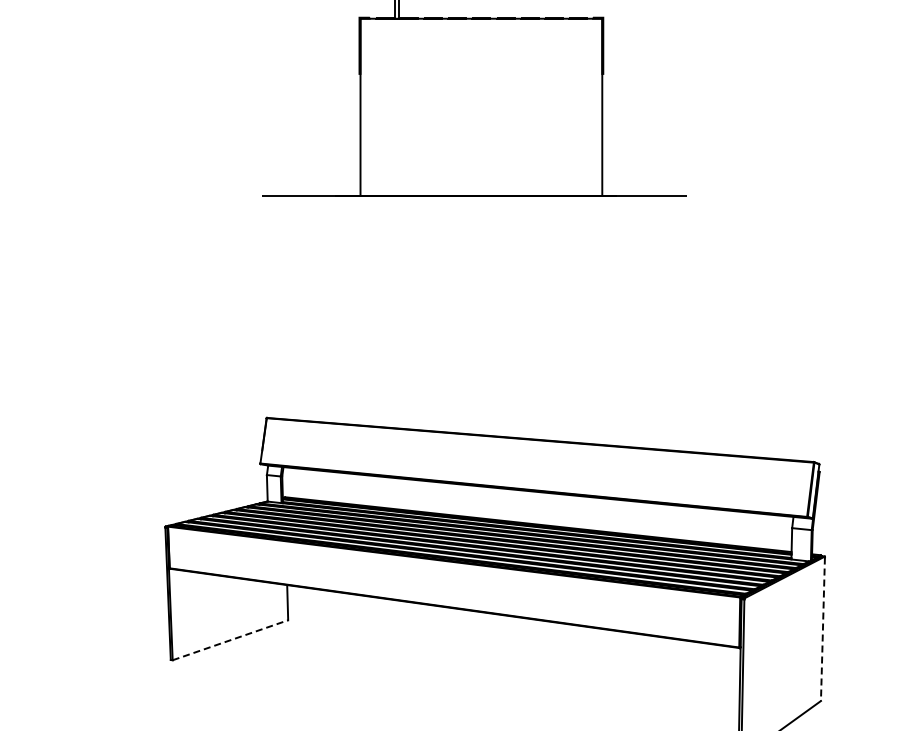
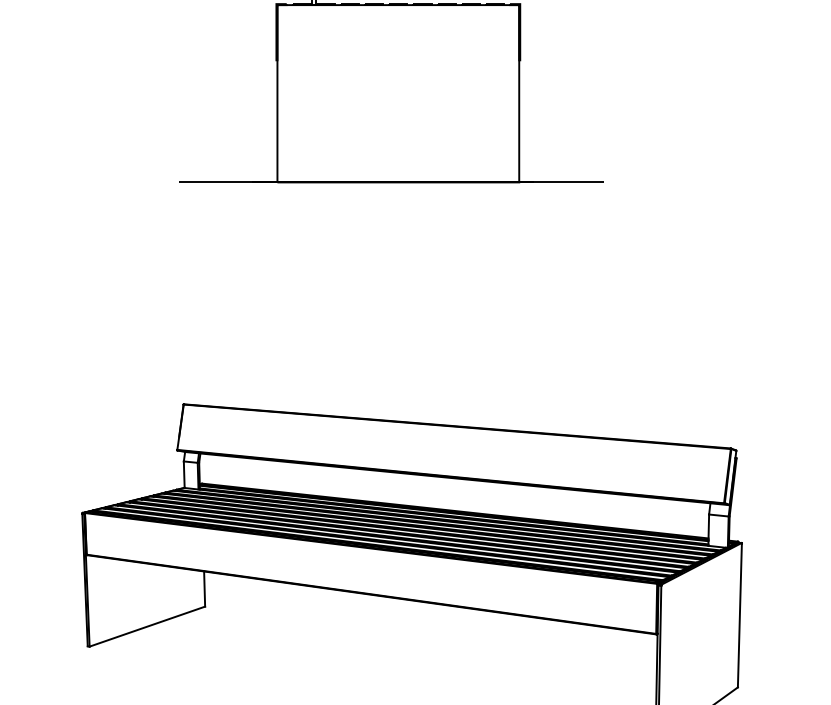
line: (822, 629) -> (739, 615), dashed -> solid
line: (230, 640) -> (147, 626), dashed -> solid

